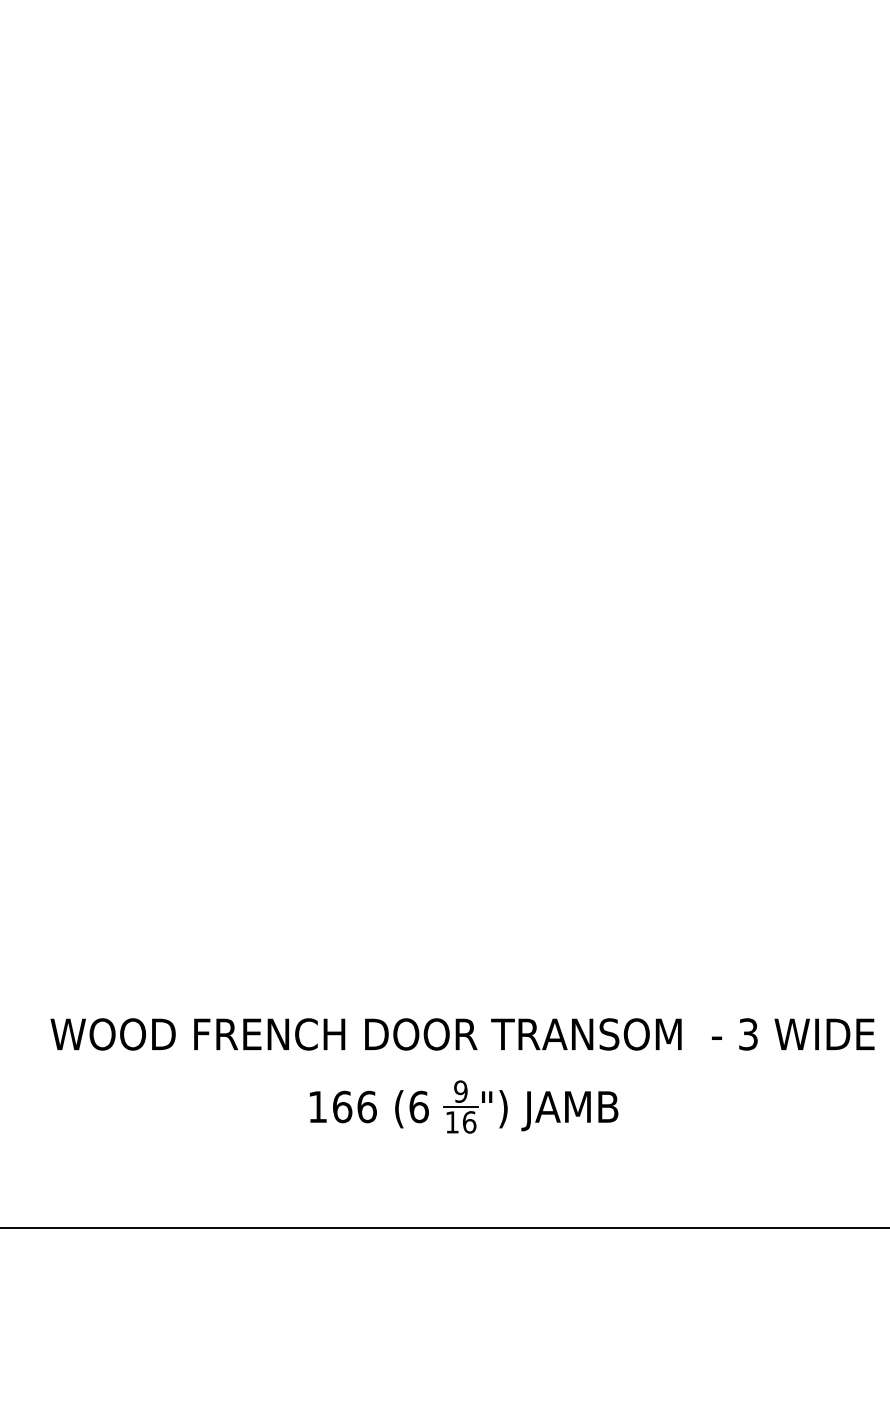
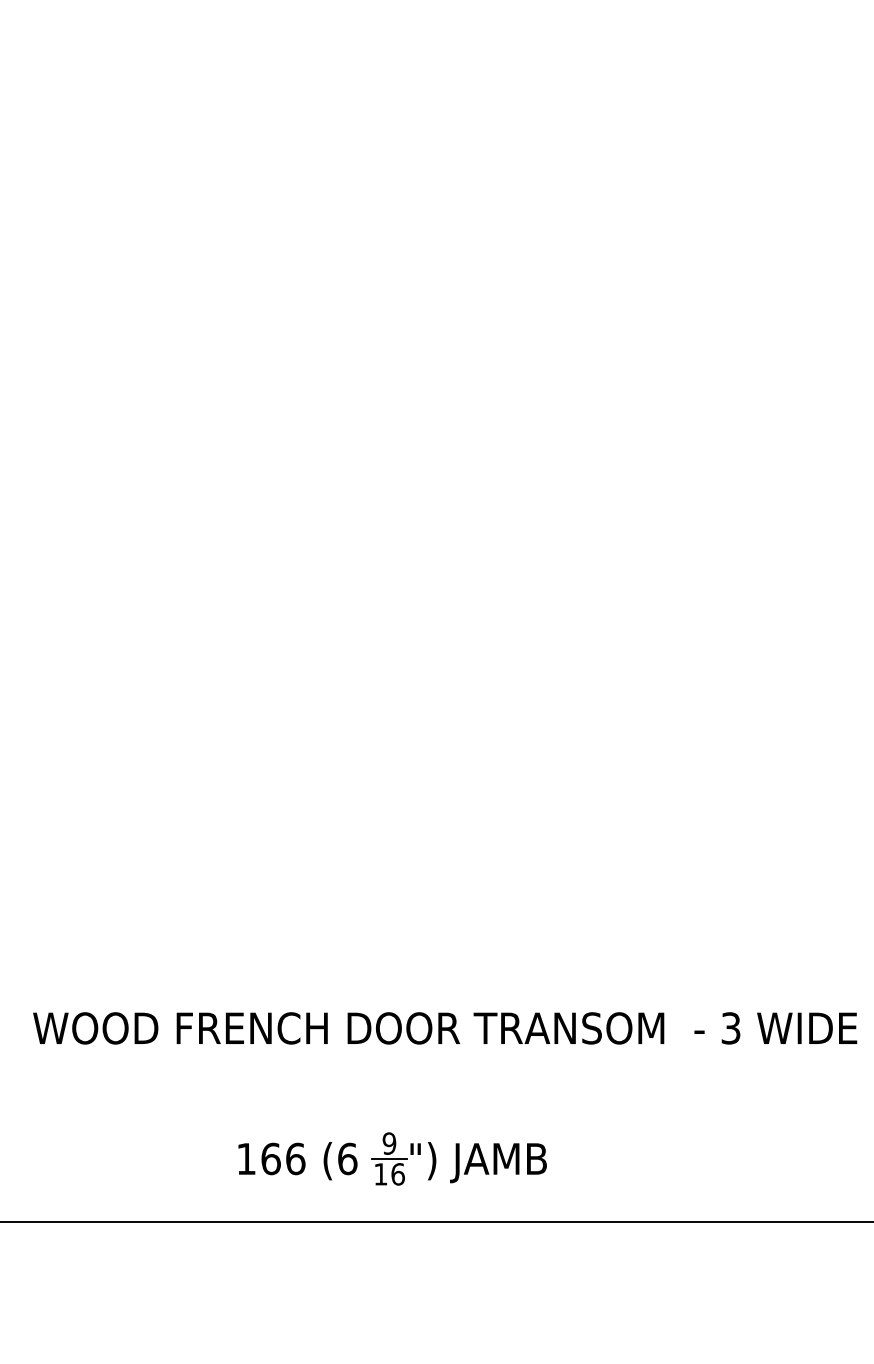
part: (464, 1106) -> (393, 1158), moved

